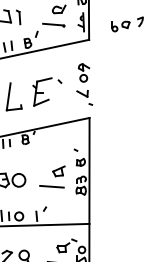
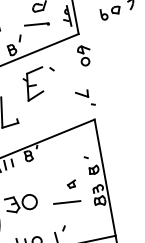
part: (84, 72) -> (85, 55), moved
part: (47, 91) -> (40, 82), moved
part: (58, 171) -> (71, 184), size x0.6

